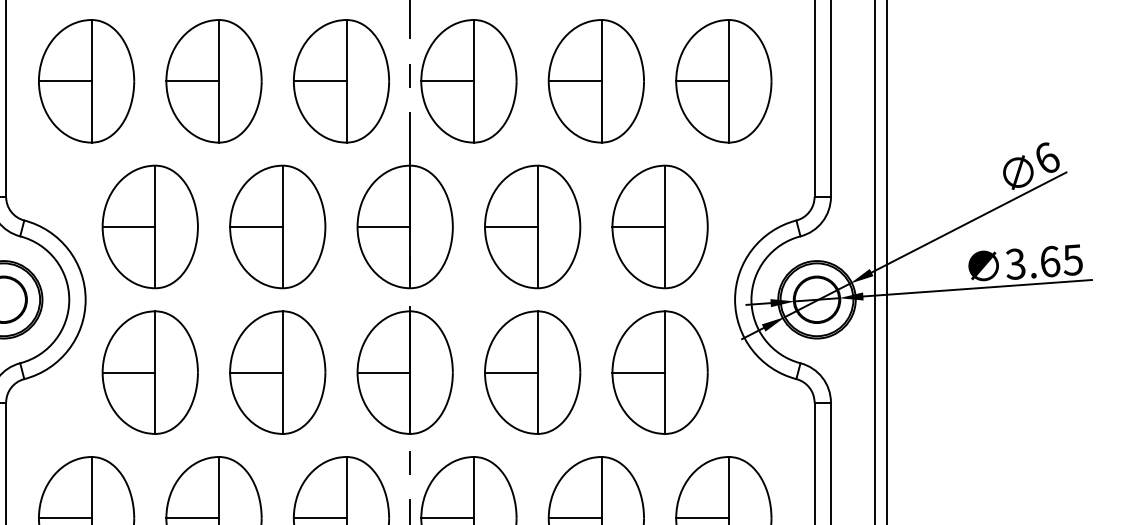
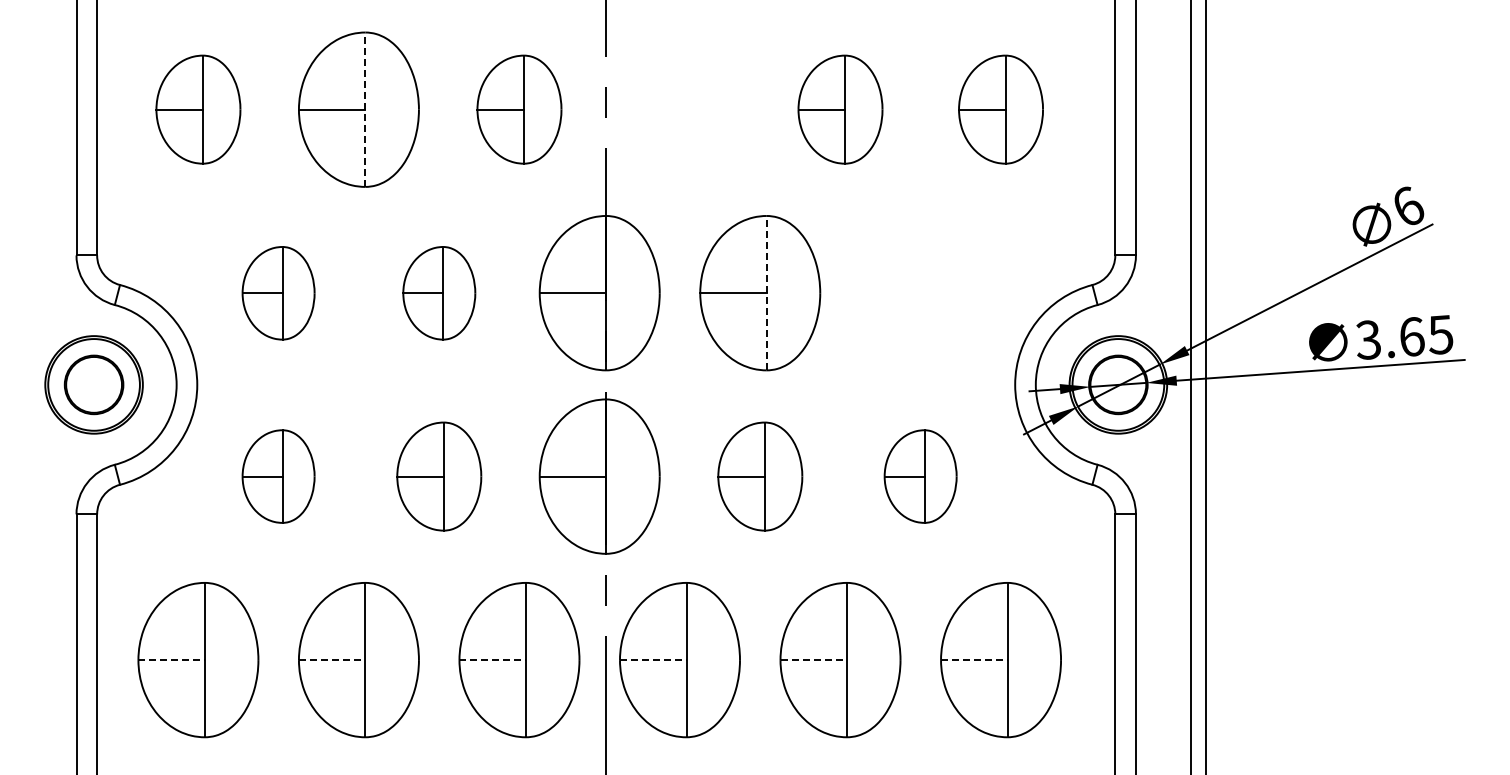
part: (86, 81) -> (198, 109), size x0.7
line: (219, 81) -> (365, 109), solid -> dashed
part: (341, 81) -> (519, 109), size x0.7
part: (468, 81) -> (679, 109), removed
part: (596, 81) -> (840, 109), size x0.7
part: (723, 81) -> (1000, 109), size x0.7
line: (537, 226) -> (766, 292), solid -> dashed
part: (150, 227) -> (278, 293), size x0.6
part: (277, 227) -> (439, 293), size x0.6
part: (659, 227) -> (920, 293), removed
part: (150, 372) -> (278, 476), size x0.6
part: (277, 372) -> (439, 476), size x0.7
part: (532, 372) -> (760, 476), size x0.7
part: (659, 372) -> (920, 476), size x0.6
line: (65, 518) -> (172, 660), solid -> dashed
line: (193, 518) -> (332, 660), solid -> dashed
line: (320, 518) -> (493, 660), solid -> dashed
line: (447, 518) -> (653, 660), solid -> dashed
line: (575, 518) -> (814, 660), solid -> dashed
line: (702, 518) -> (974, 660), solid -> dashed

